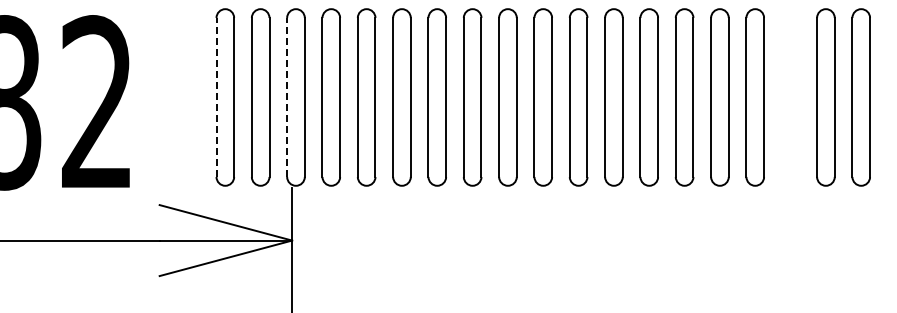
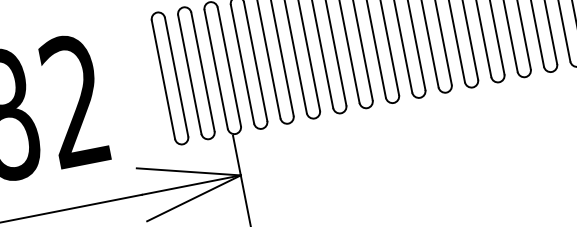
line: (216, 96) -> (163, 79), dashed -> solid
line: (287, 96) -> (216, 68), dashed -> solid

